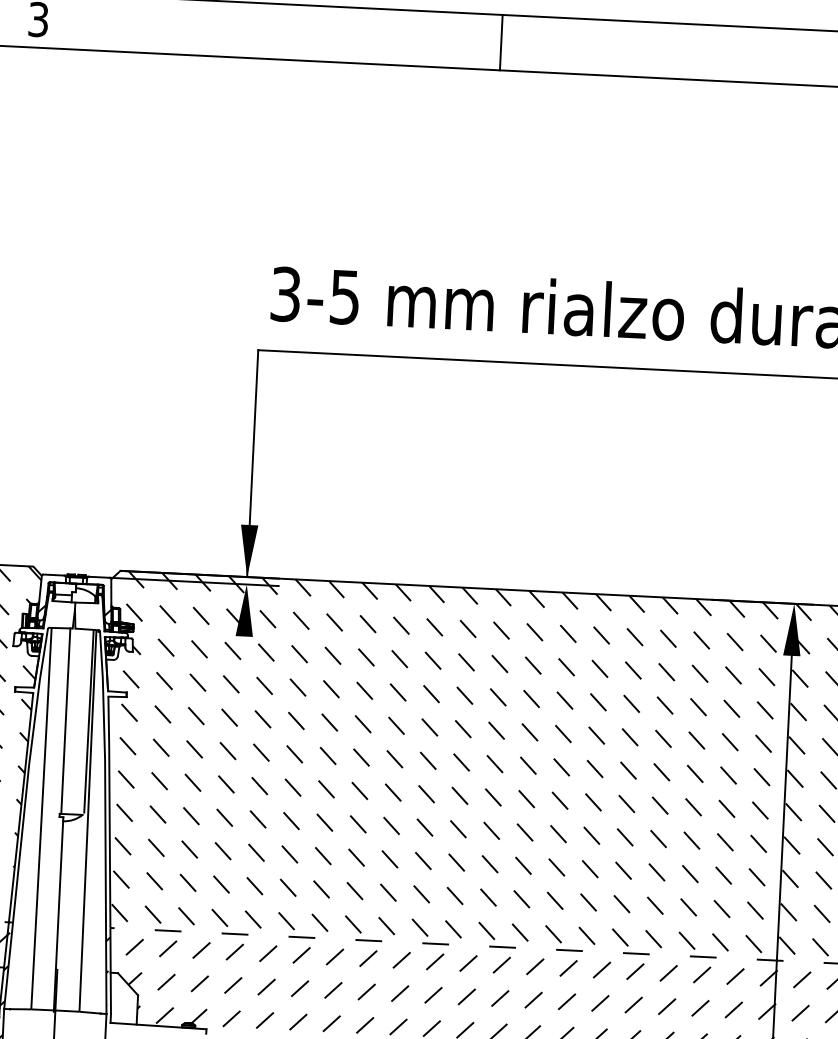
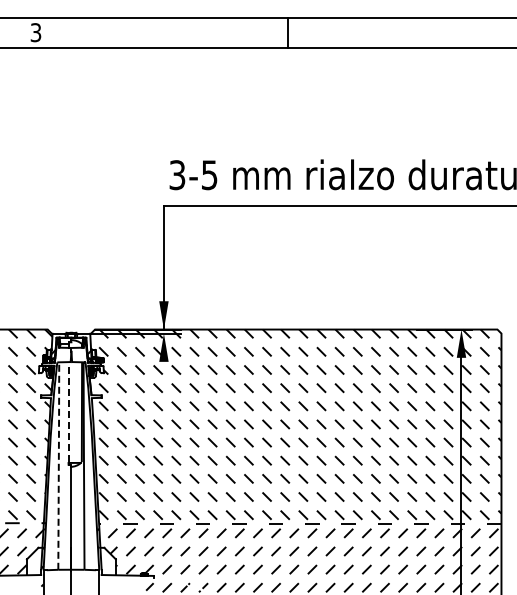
line: (66, 719) -> (69, 411), solid -> dashed
line: (41, 817) -> (58, 465), solid -> dashed

